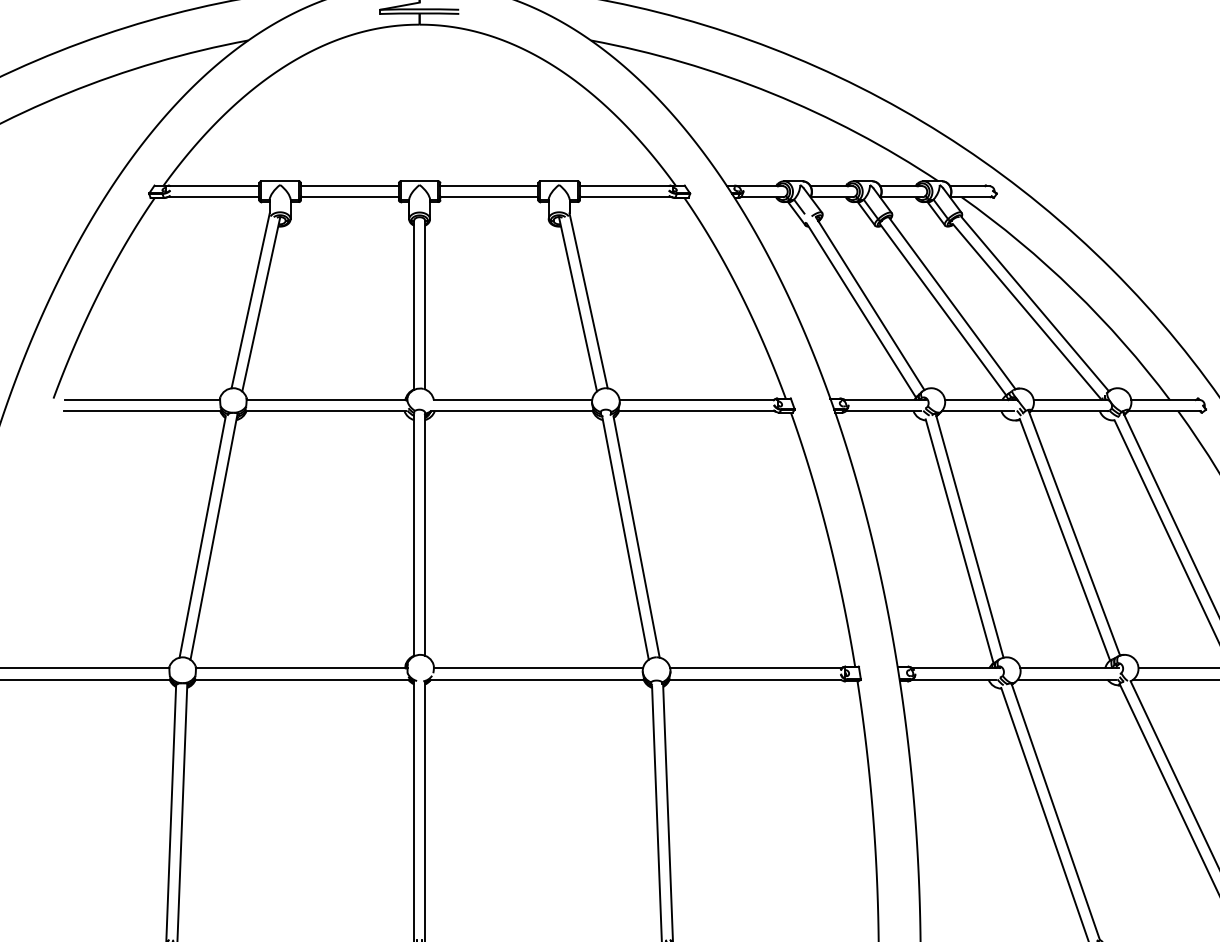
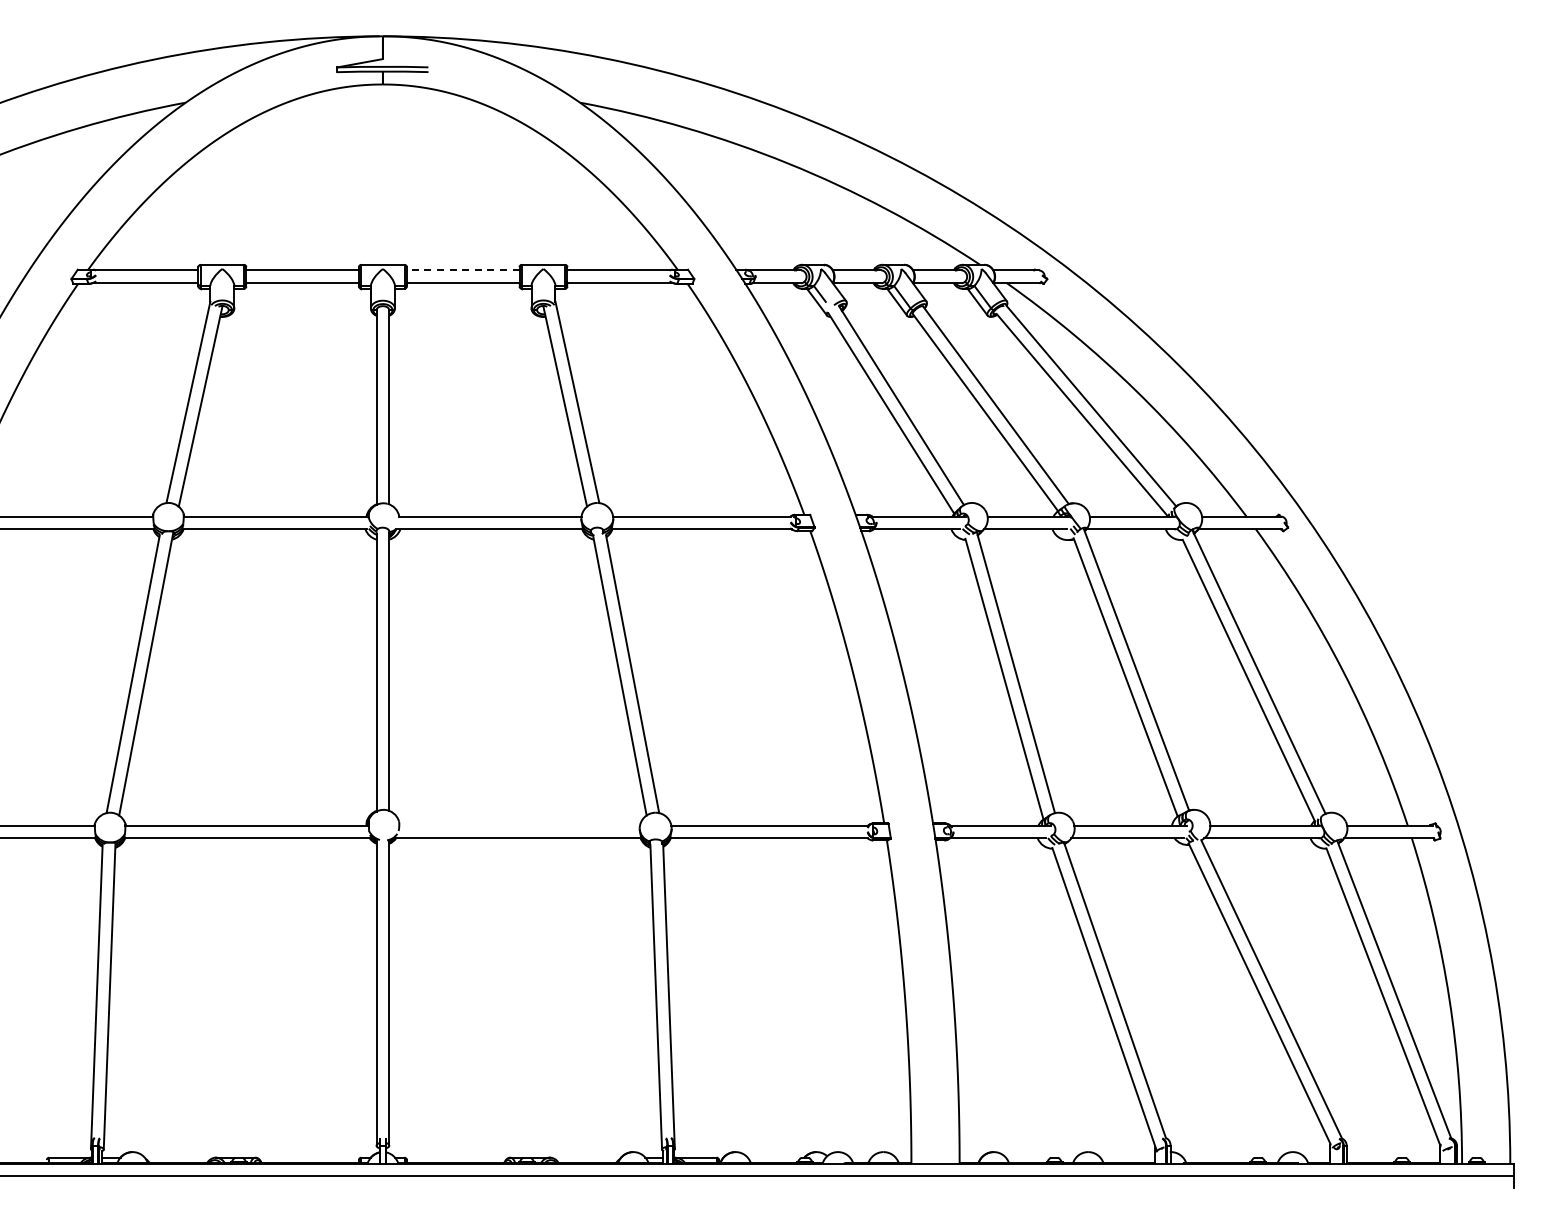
line: (488, 186) -> (462, 270), solid -> dashed
line: (538, 668) -> (519, 825), removed

